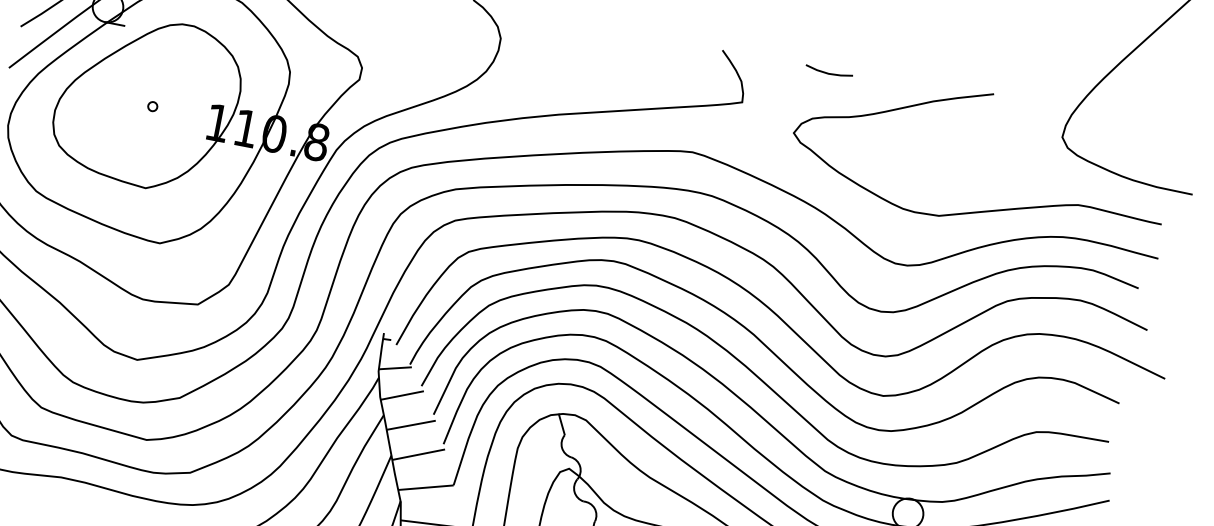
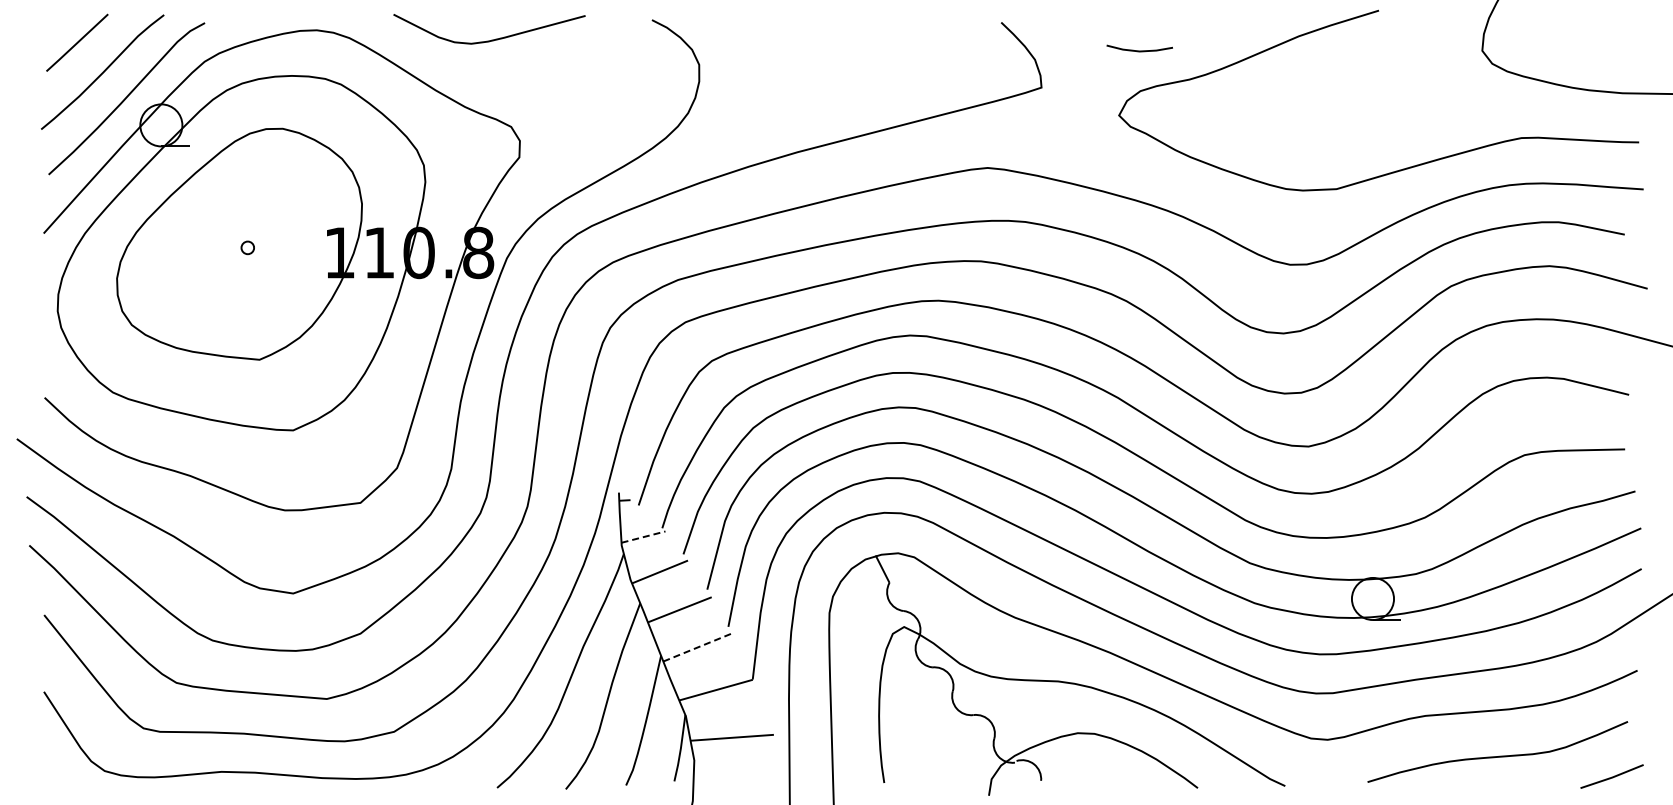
line: (828, 73) -> (1139, 50), moved
line: (395, 368) -> (643, 537), solid -> dashed
line: (418, 454) -> (697, 647), solid -> dashed

